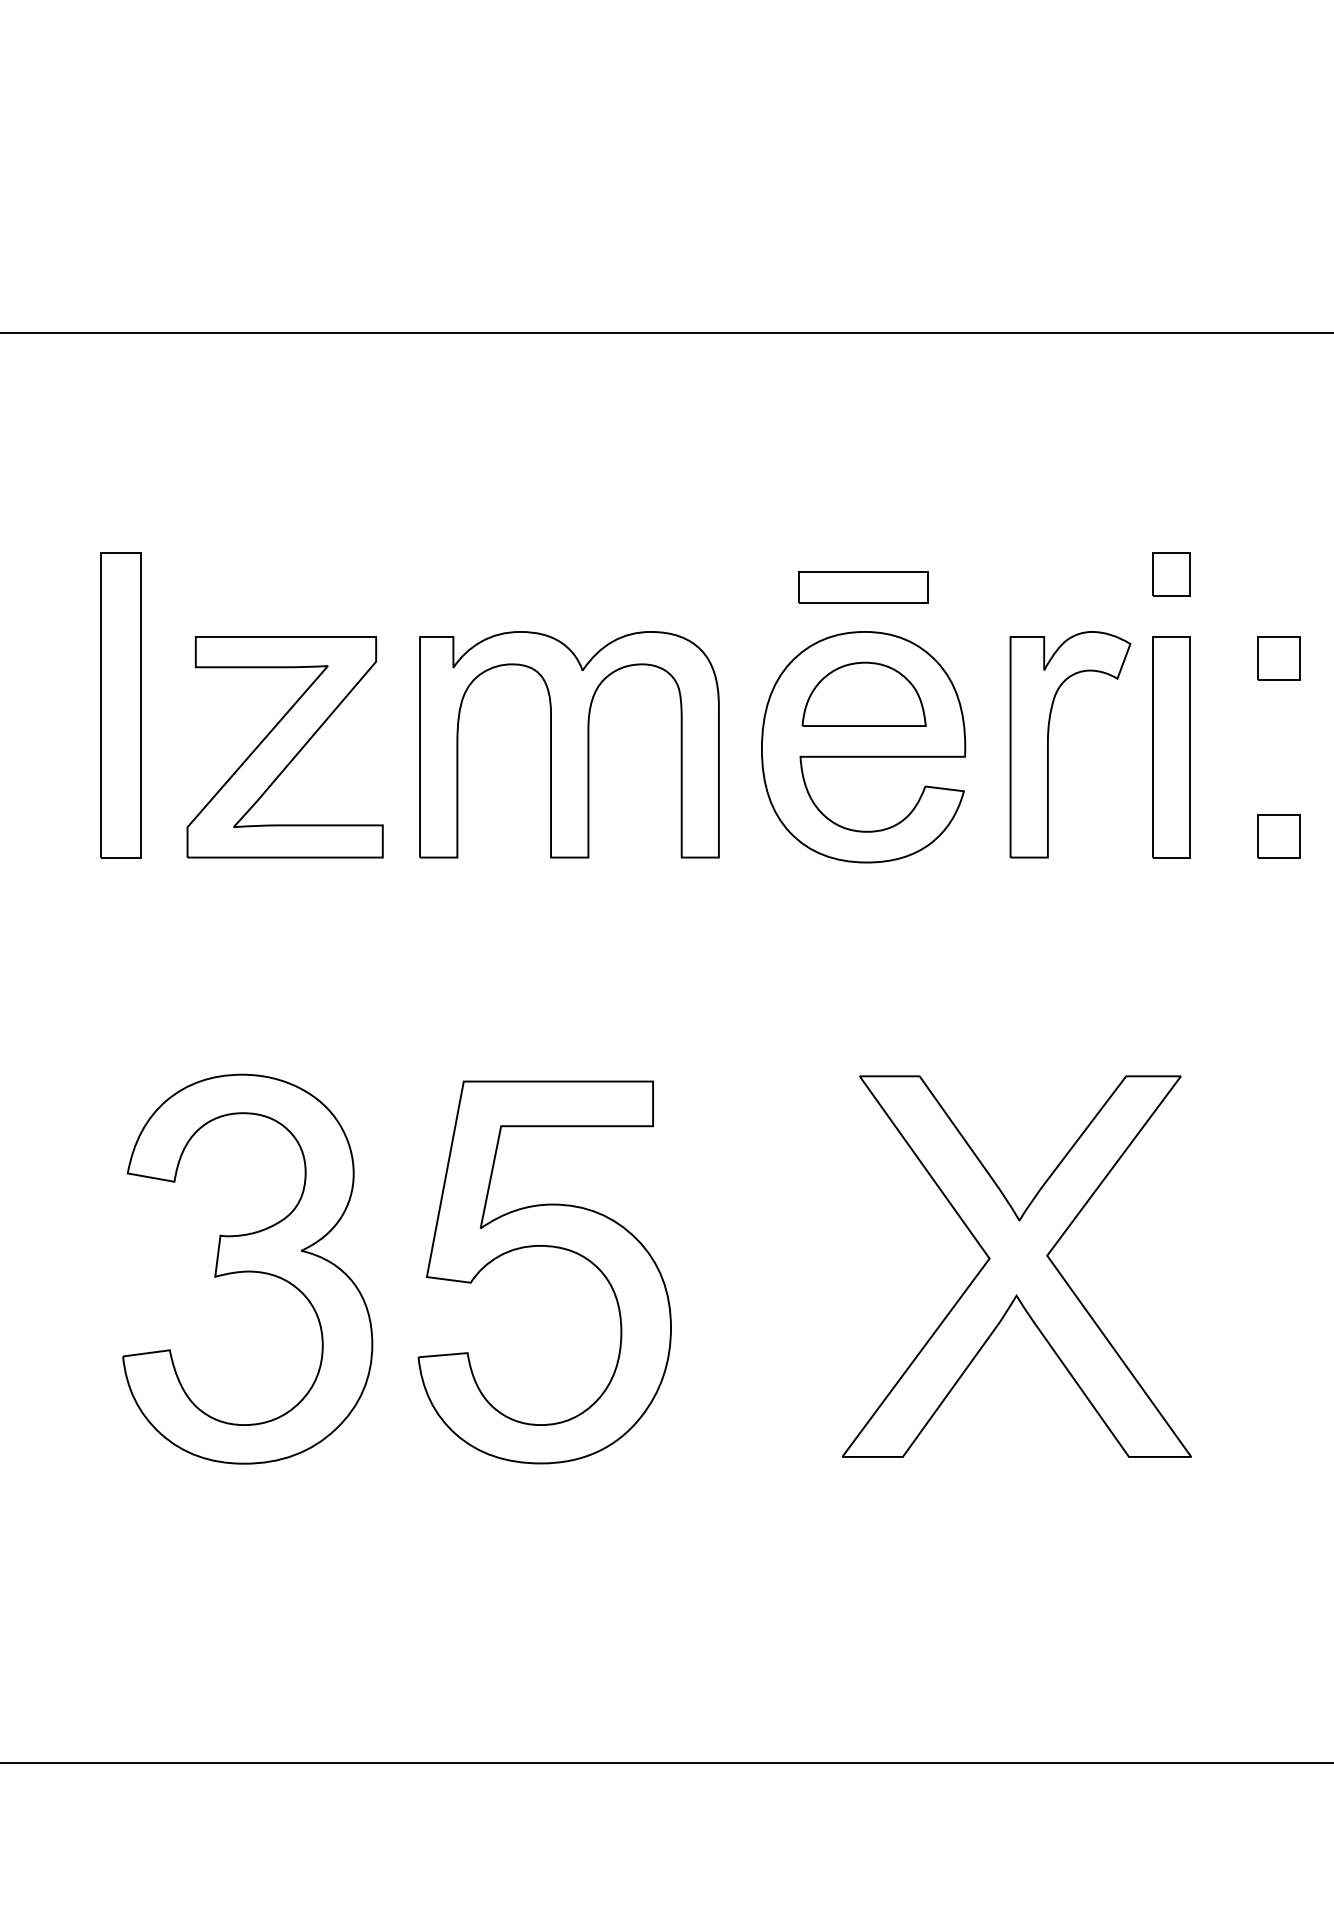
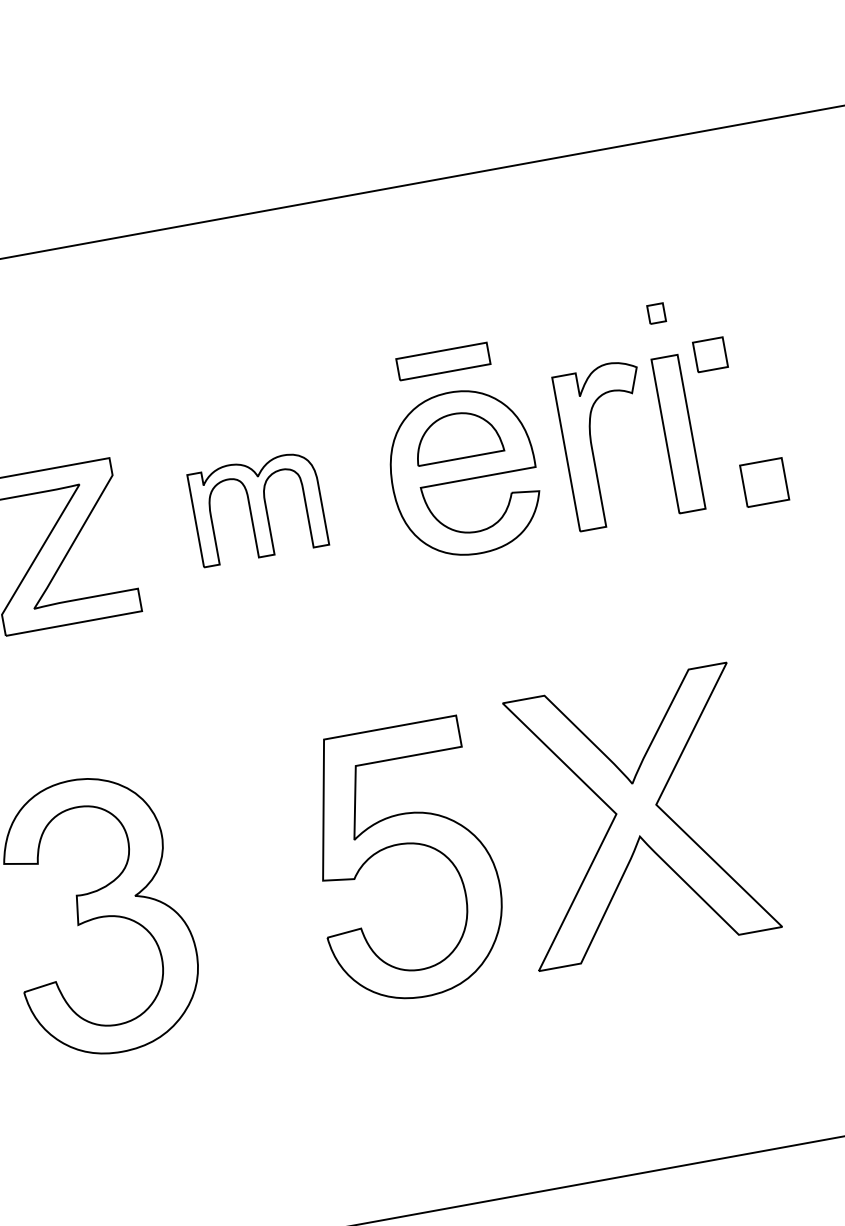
part: (1171, 574) -> (656, 313), size x0.6
part: (1278, 658) -> (710, 355), moved
part: (569, 744) -> (258, 508), size x0.6
part: (1278, 836) -> (764, 482), size x1.4
part: (547, 1247) -> (403, 844), moved

